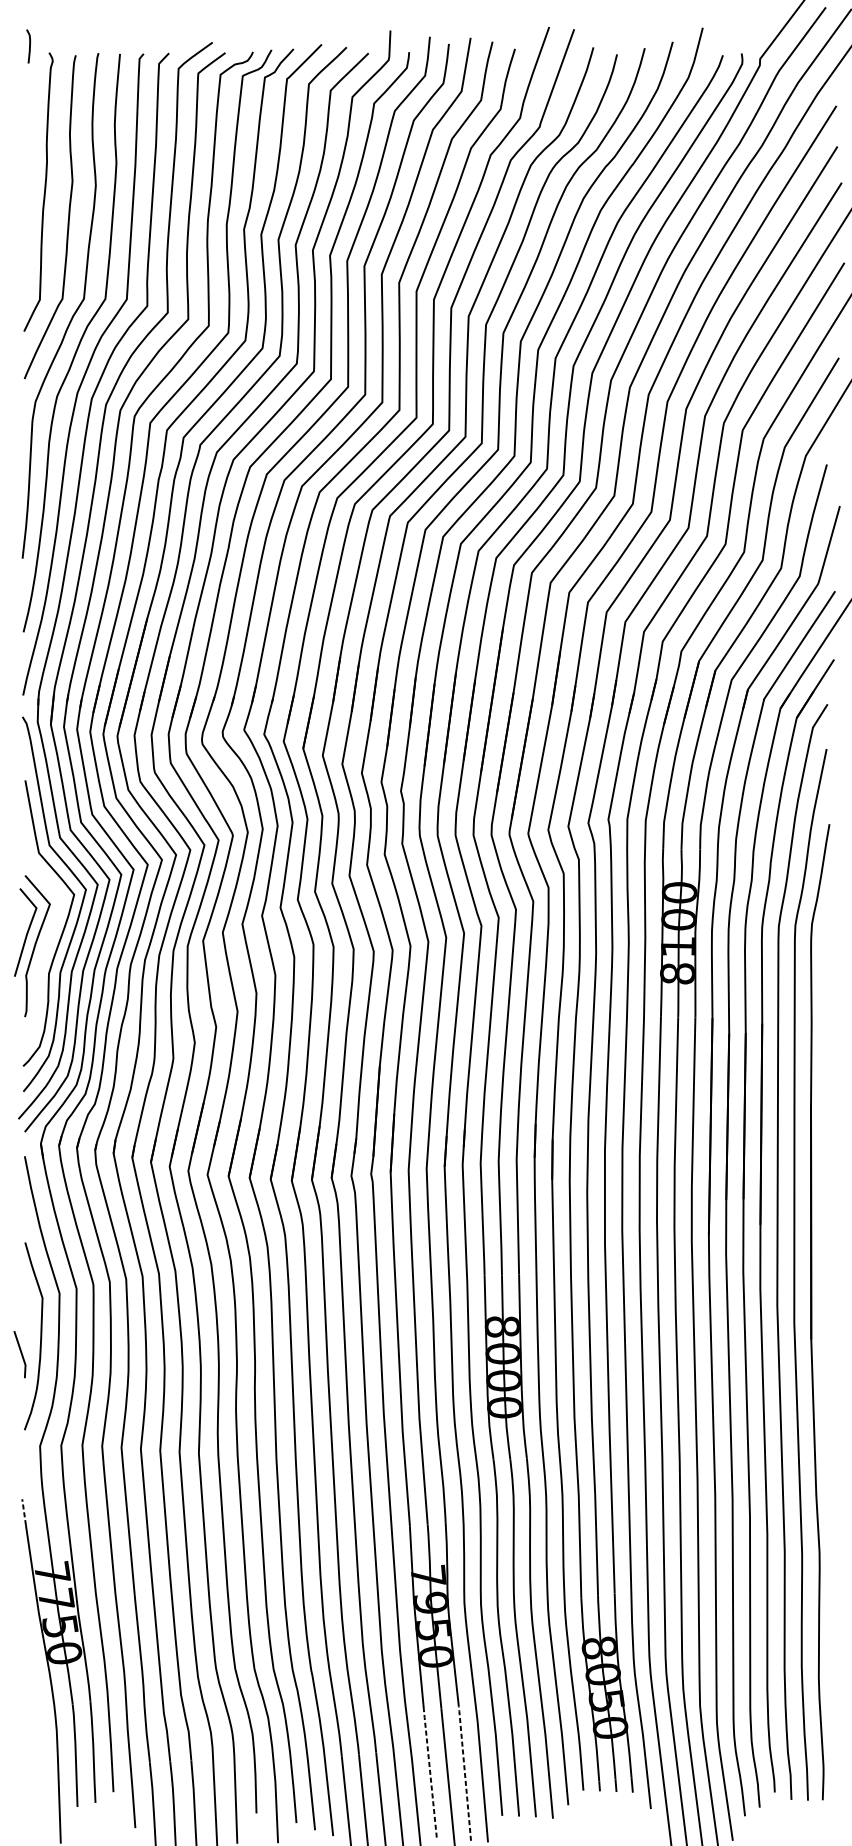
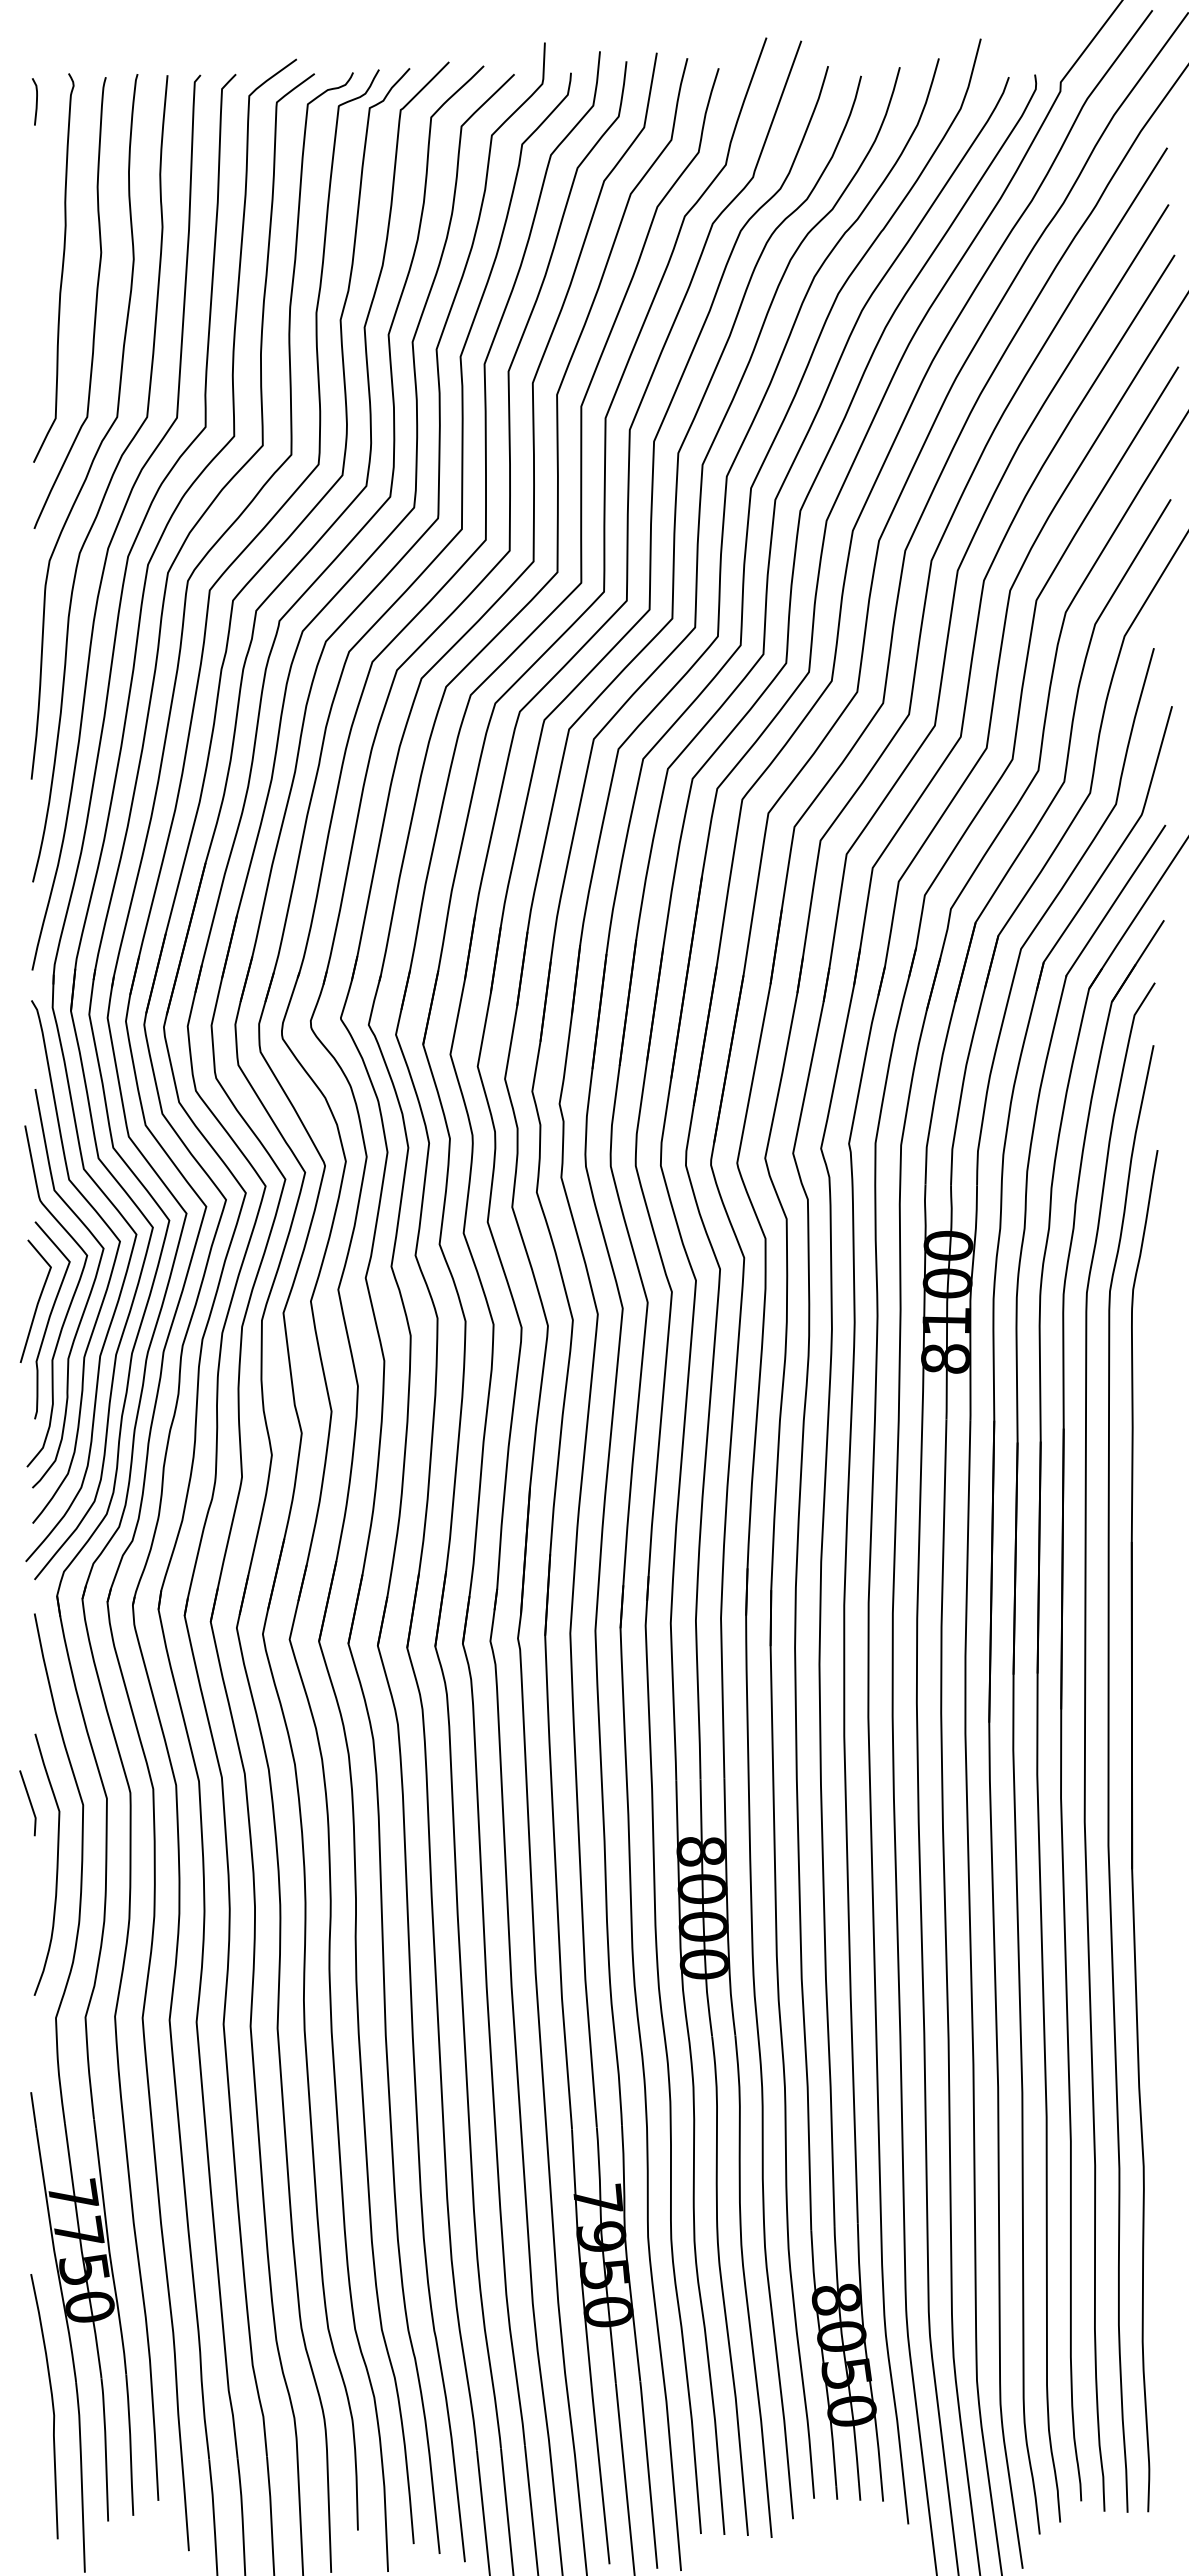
curve: (29, 46) -> (36, 101), moved
curve: (50, 932) -> (70, 1301), added
line: (21, 1354) -> (29, 1803), moved
line: (23, 1511) -> (33, 2109), dashed -> solid
curve: (37, 1724) -> (52, 2406), added
line: (430, 1773) -> (600, 2474), dashed -> solid
line: (464, 1773) -> (648, 2474), dashed -> solid

